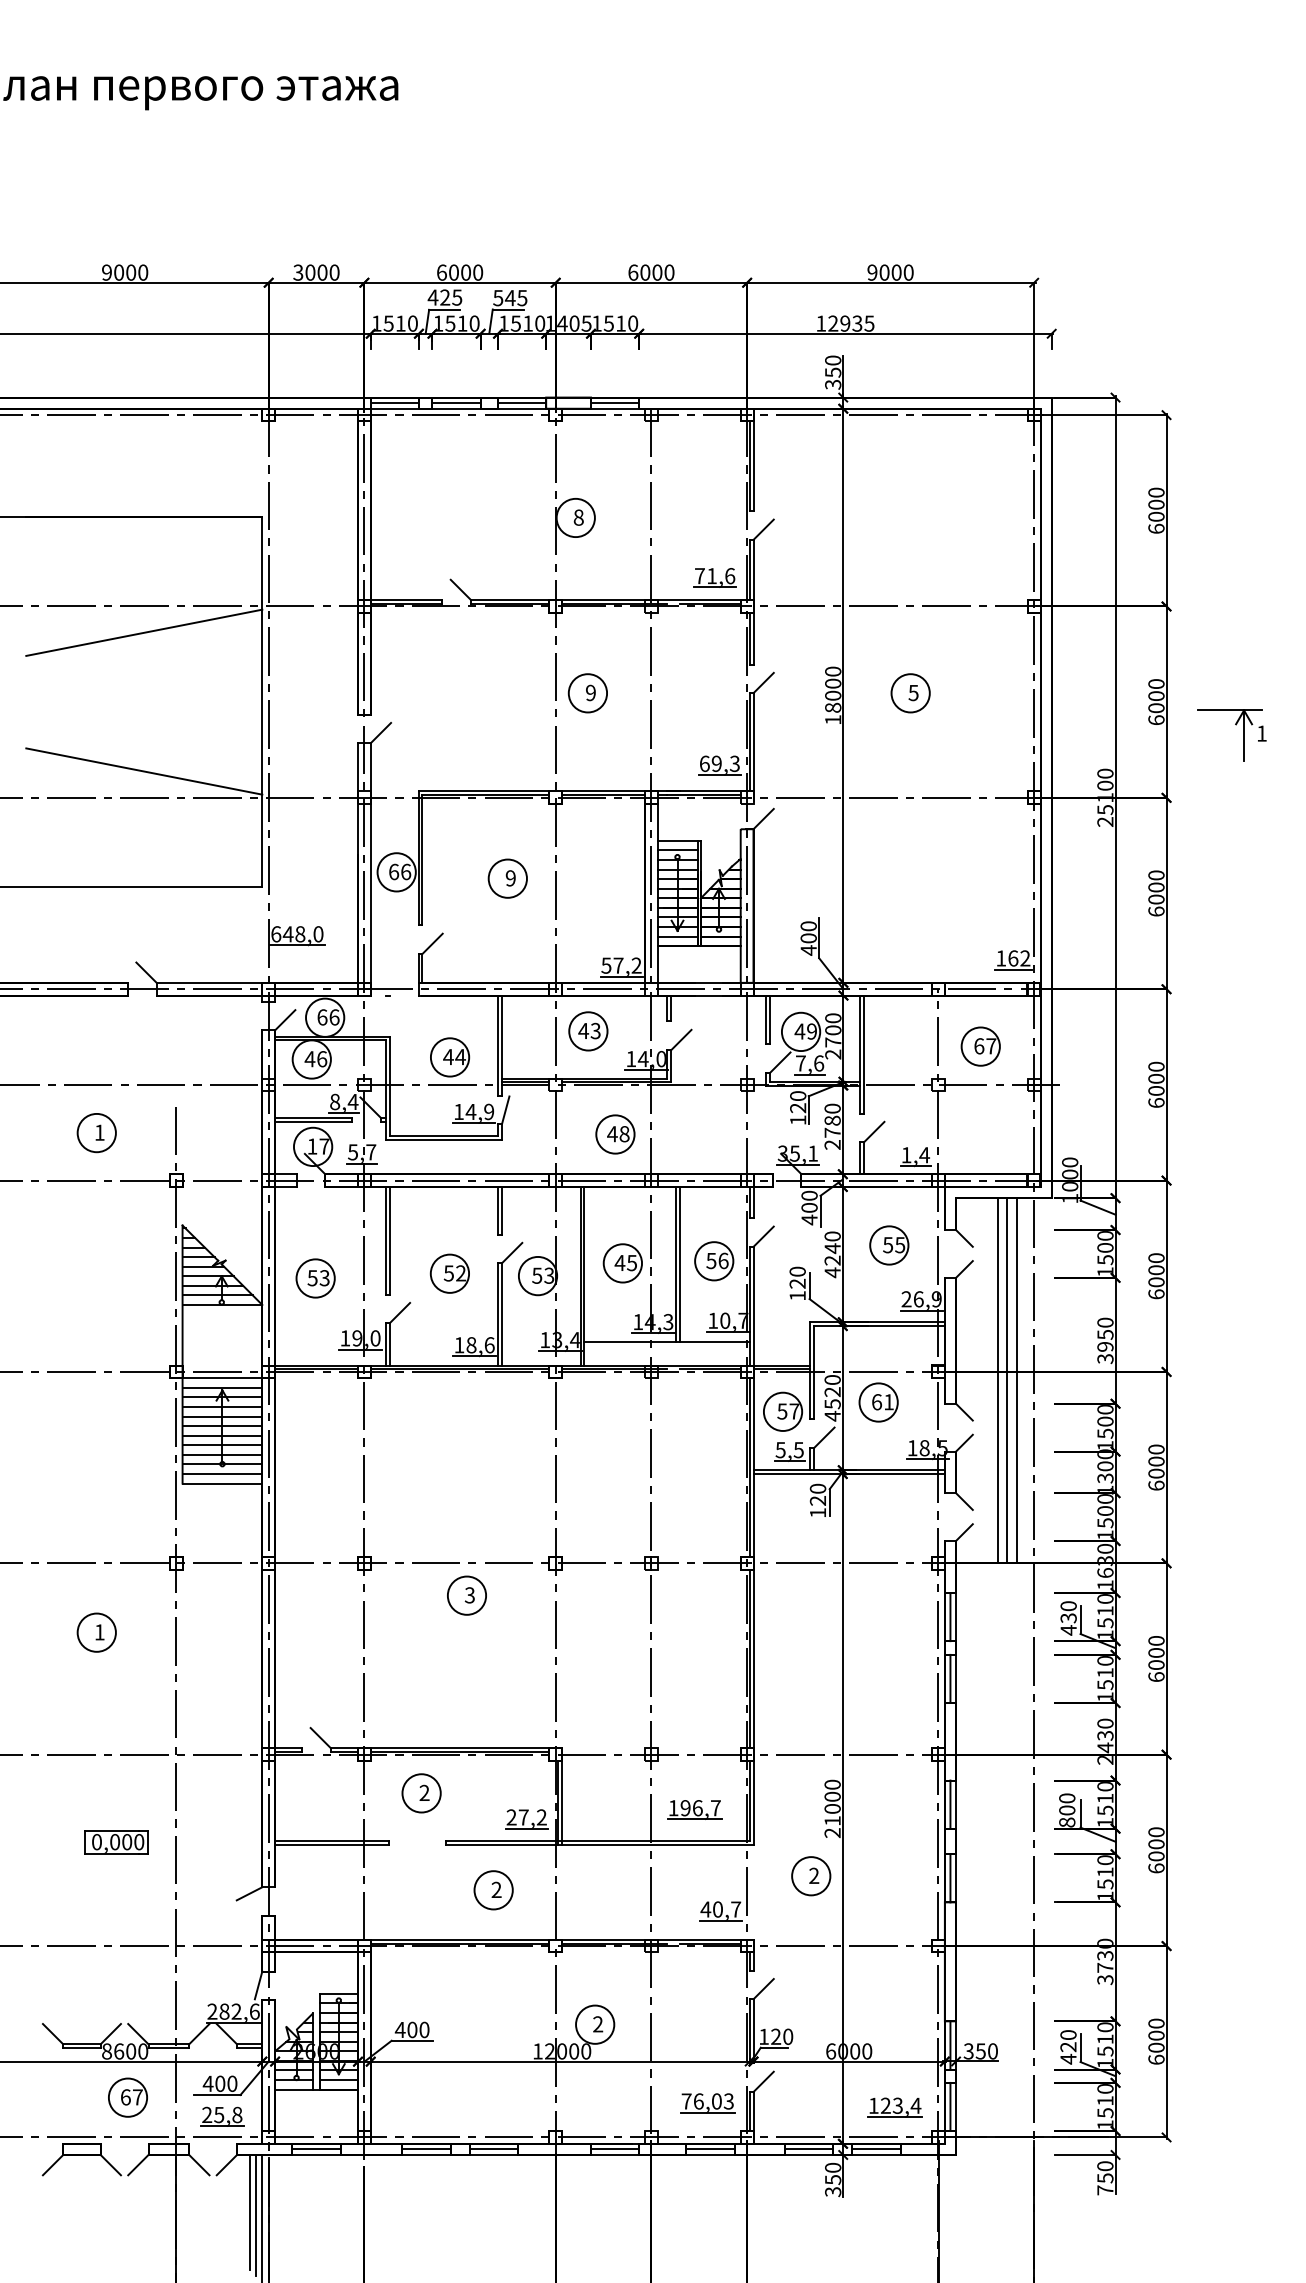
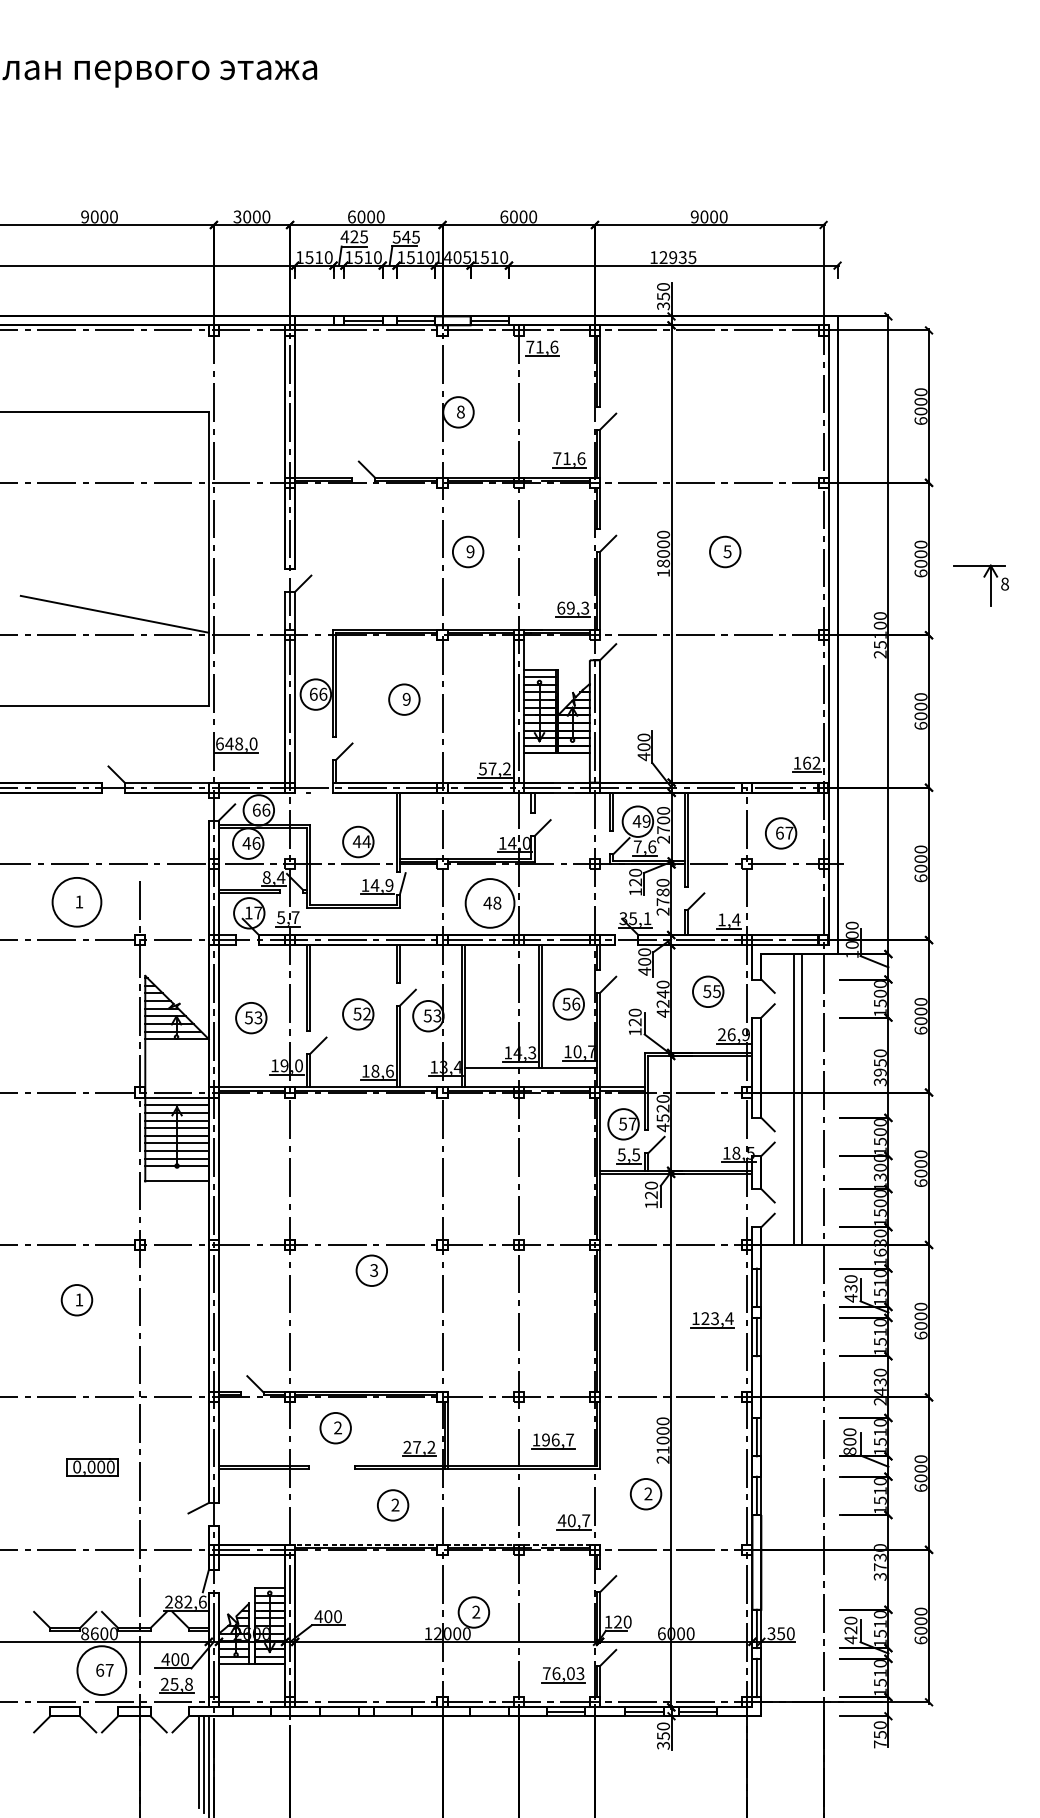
line: (394, 403) -> (314, 321), removed
part: (680, 437) -> (541, 348), added
line: (144, 632) -> (114, 503), removed
text: (1261, 733) -> (1004, 584), 1 -> 8
part: (588, 1031) -> (468, 821), removed
circle: (96, 1132) -> (76, 901), size x1.6
circle: (615, 1134) -> (490, 903), size x1.6
part: (622, 1263) -> (495, 1006), removed
line: (1016, 1380) -> (809, 1099), removed
part: (878, 1402) -> (699, 1116), removed
line: (222, 1474) -> (177, 1174), removed
line: (561, 1939) -> (447, 1544), solid -> dashed
circle: (127, 2097) -> (101, 1670), size x1.6
part: (894, 2107) -> (712, 1319), moved
line: (316, 2149) -> (251, 1711), removed
line: (426, 2149) -> (339, 1711), removed
line: (493, 2149) -> (392, 1711), removed
line: (614, 2149) -> (489, 1711), removed

